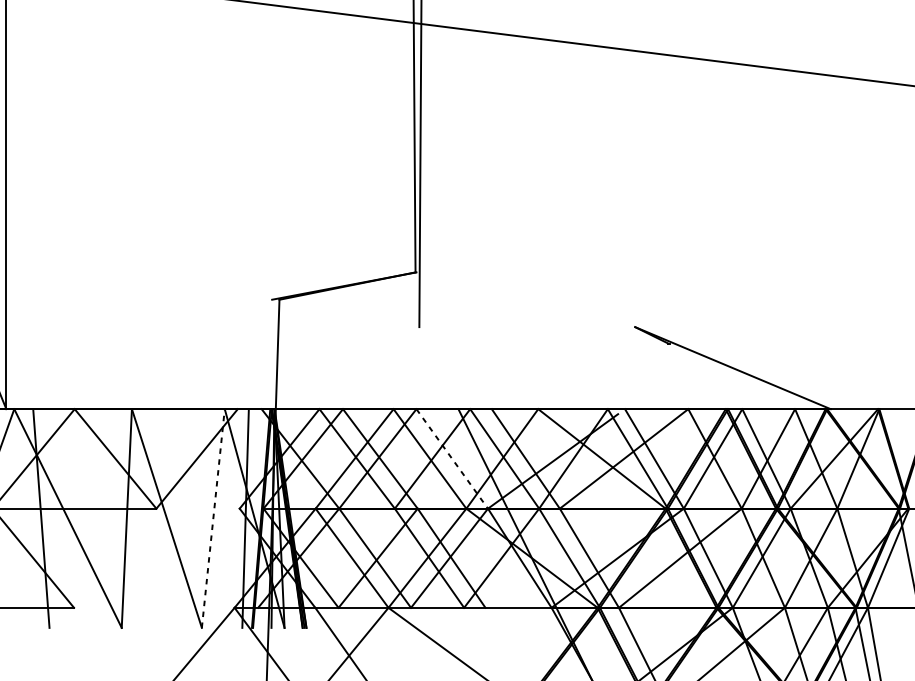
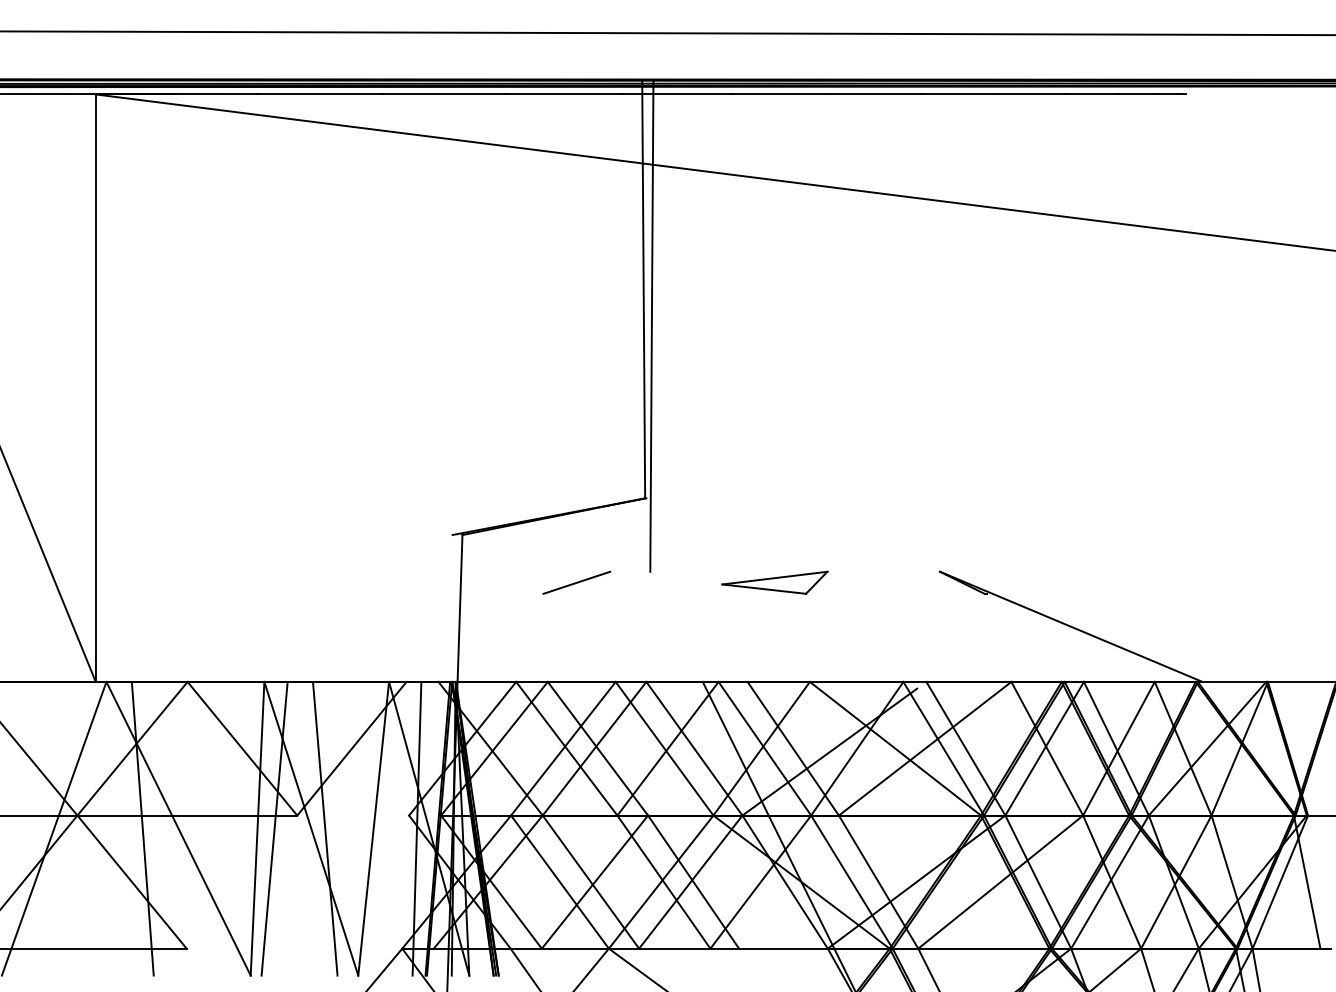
line: (364, 335) -> (576, 582), added
part: (511, 335) -> (774, 582), added
line: (452, 459) -> (694, 749), dashed -> solid
line: (139, 518) -> (274, 828), added
line: (176, 518) -> (324, 828), added
line: (213, 518) -> (373, 828), dashed -> solid

